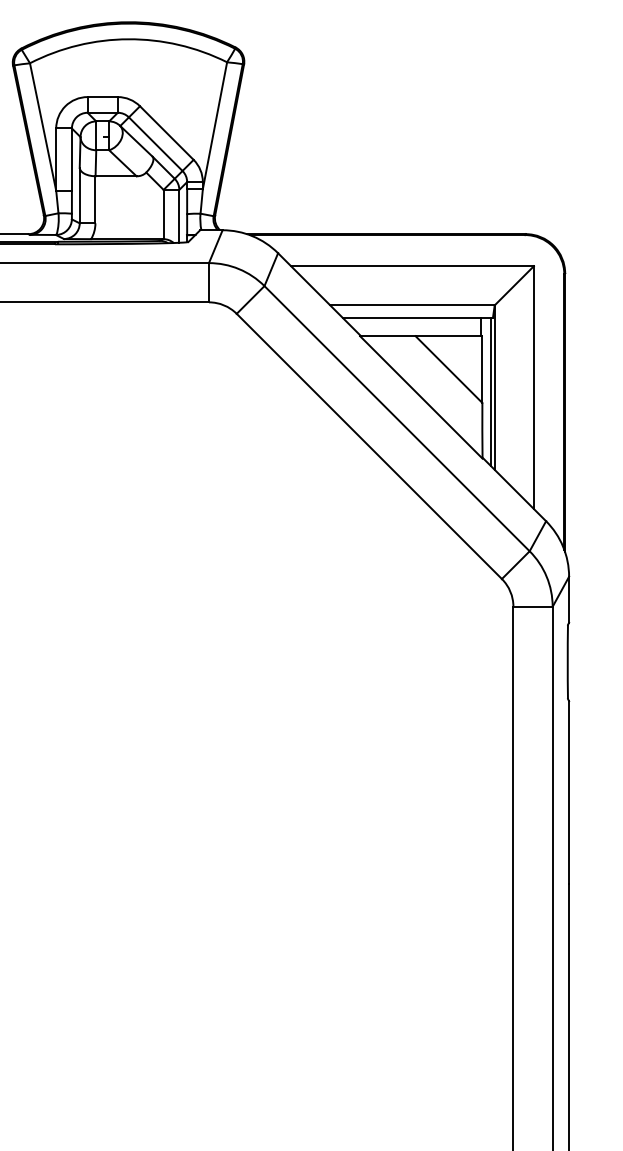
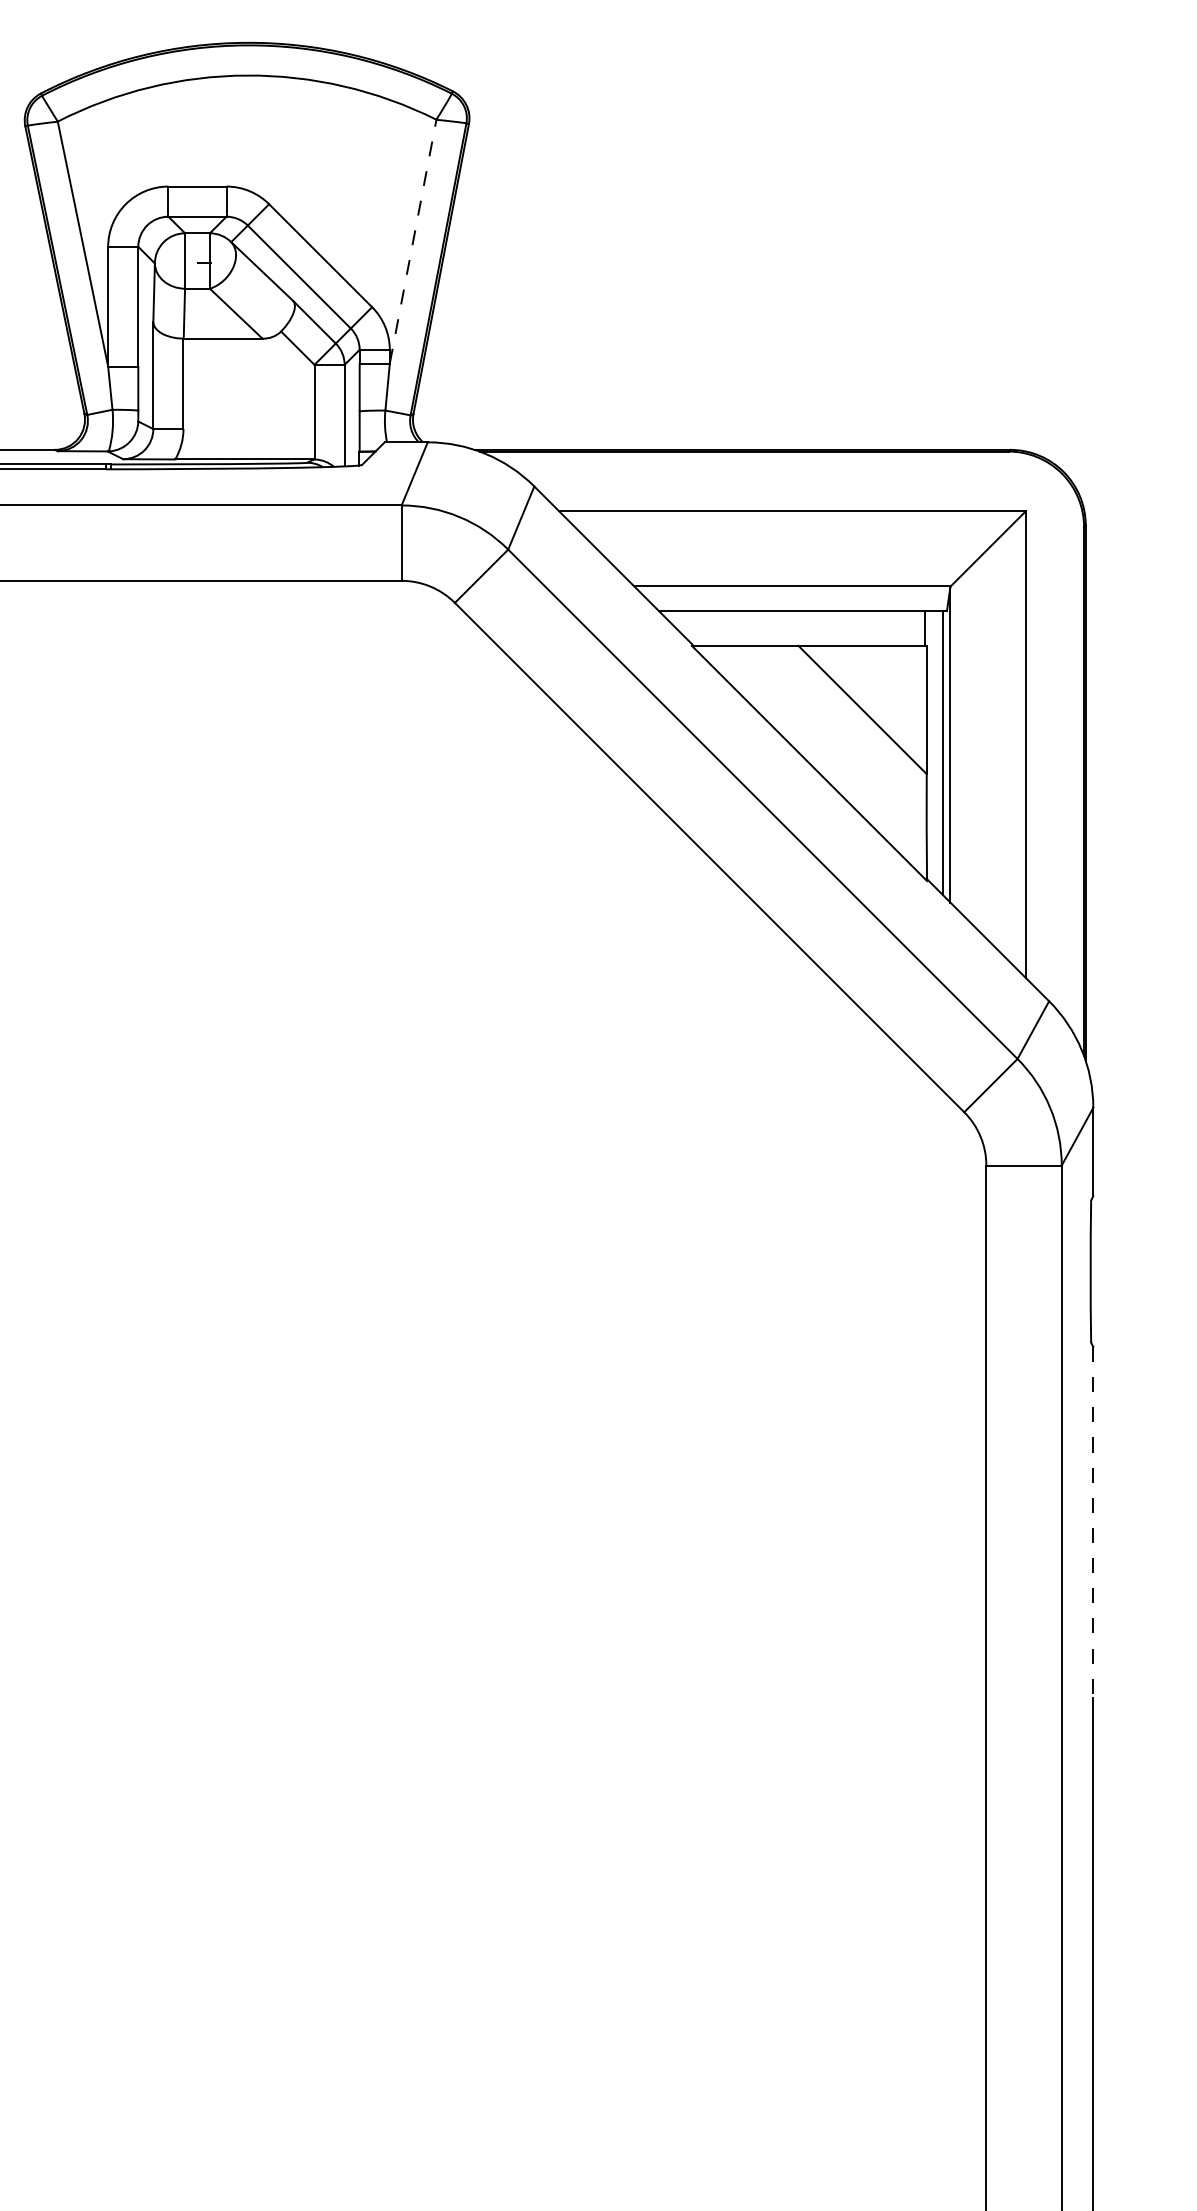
line: (214, 125) -> (412, 241), solid -> dashed
line: (569, 792) -> (1094, 1522), solid -> dashed

